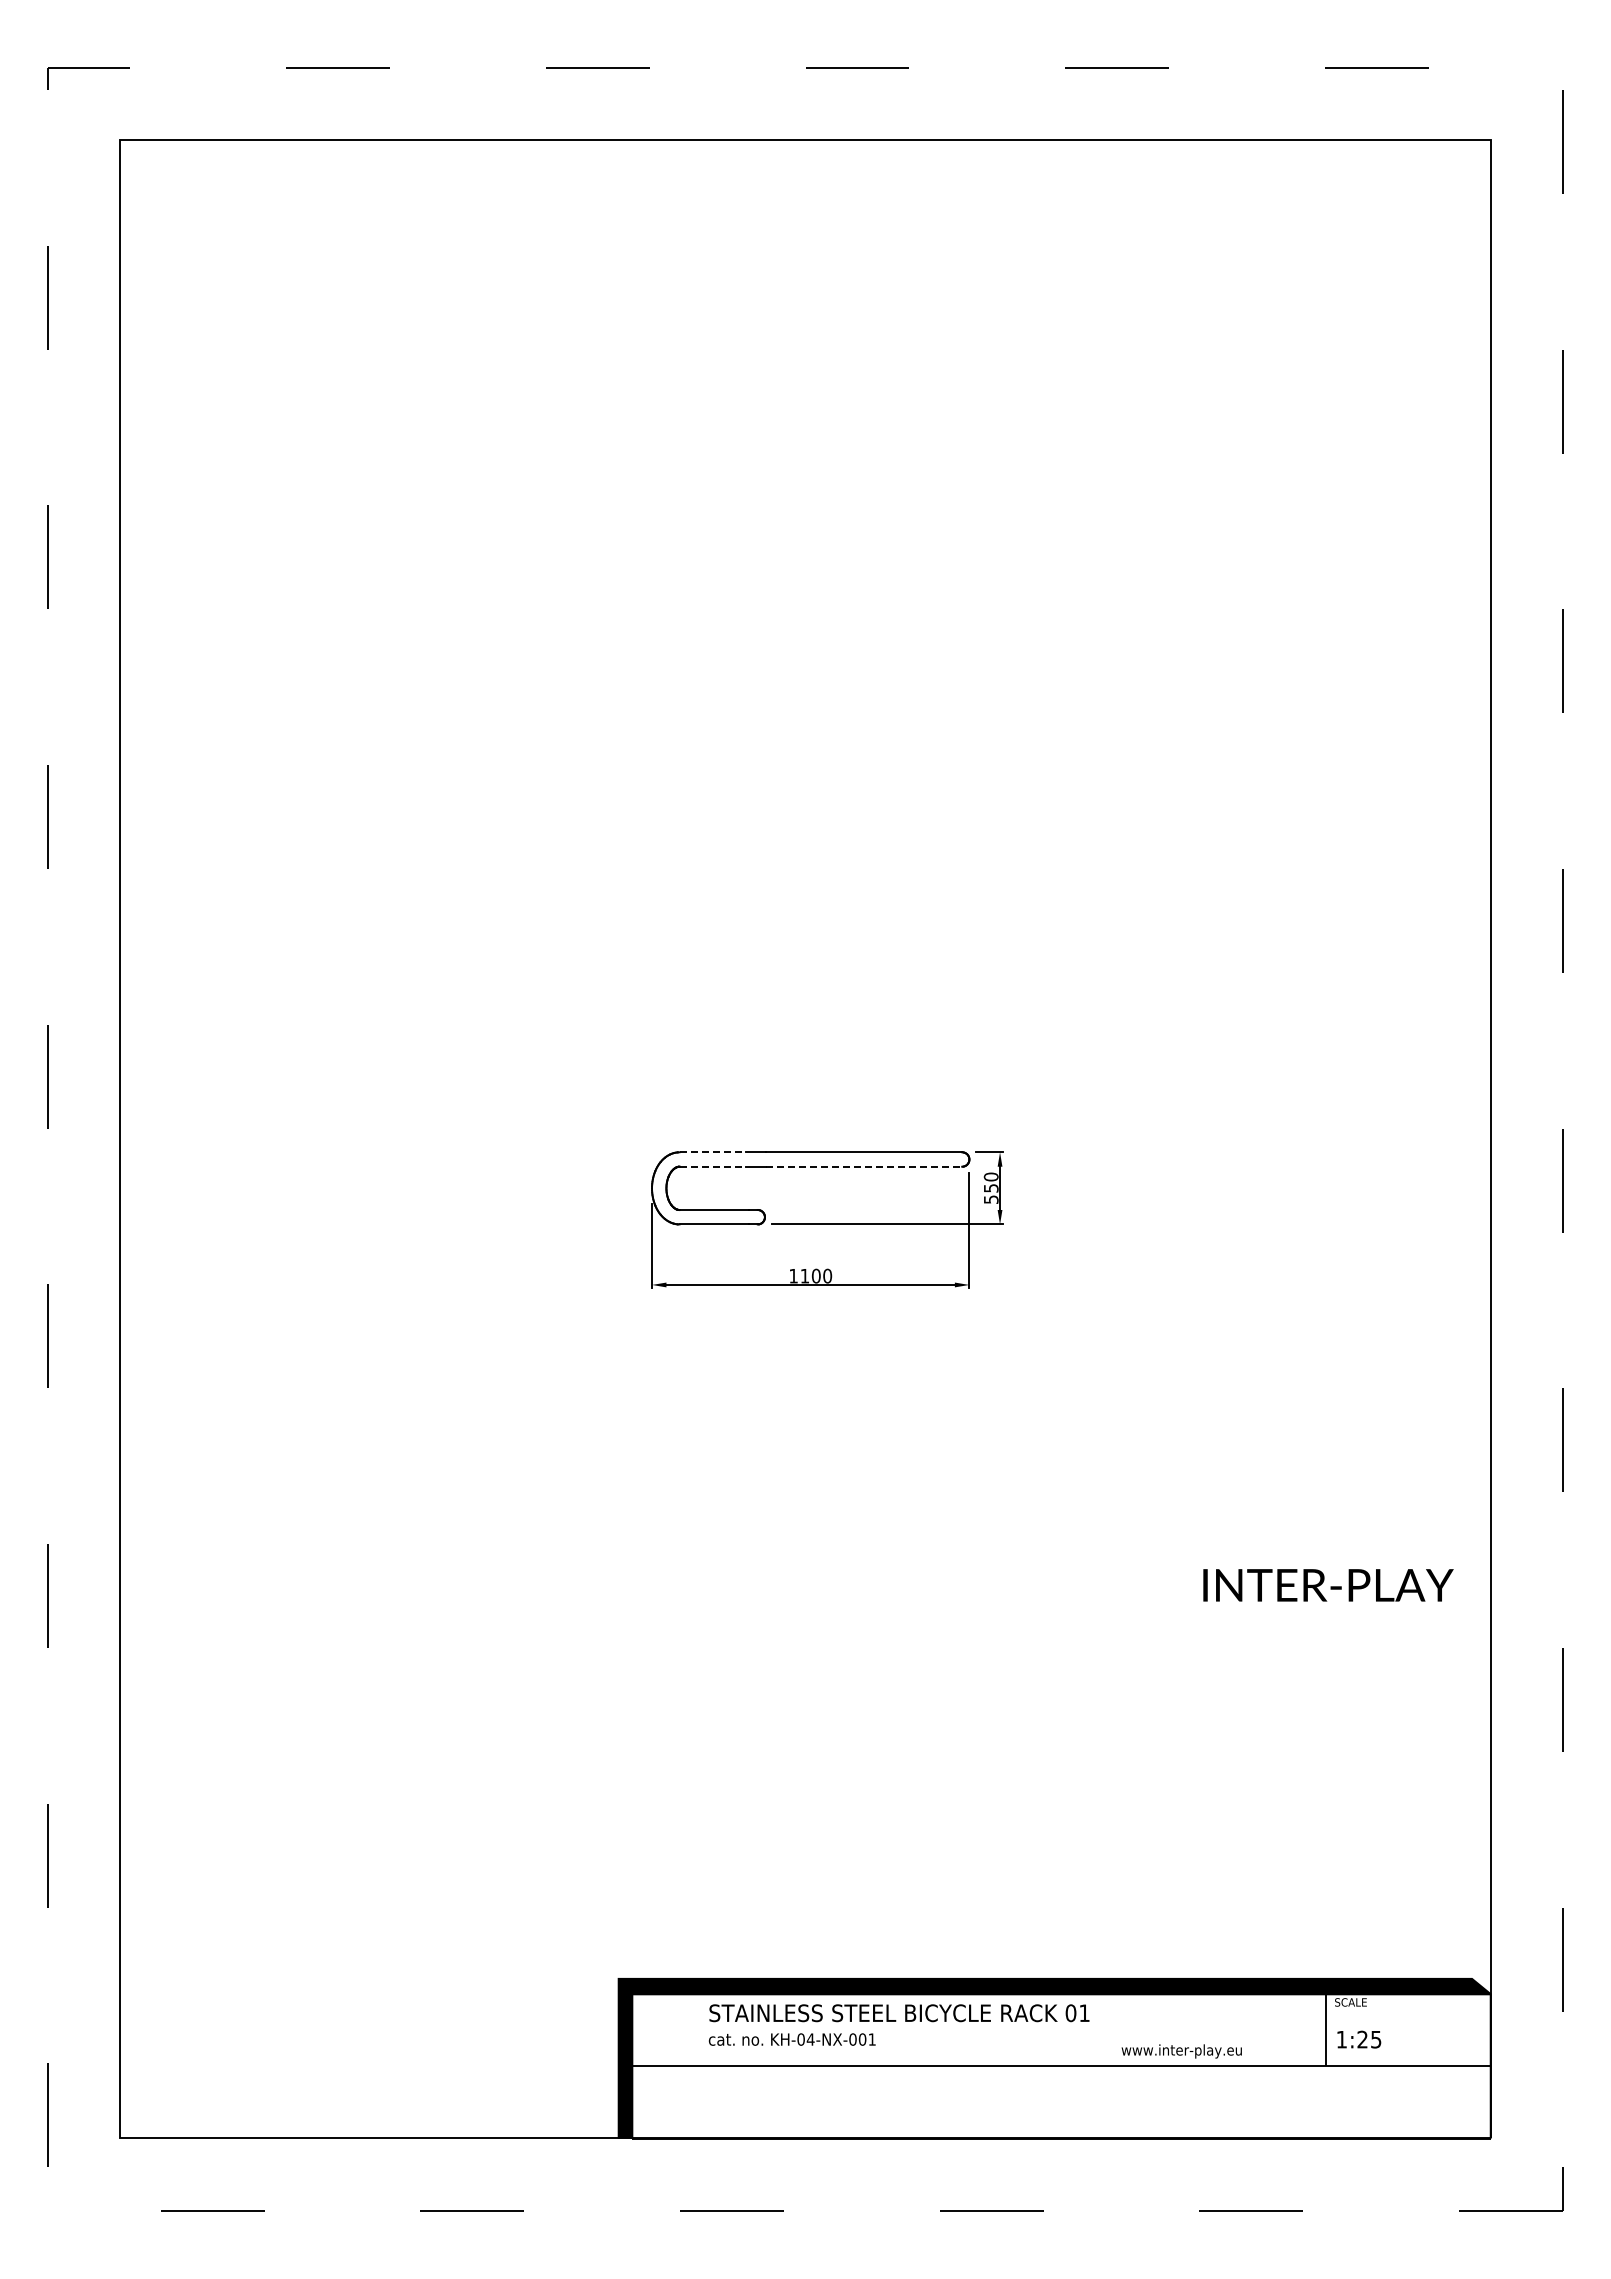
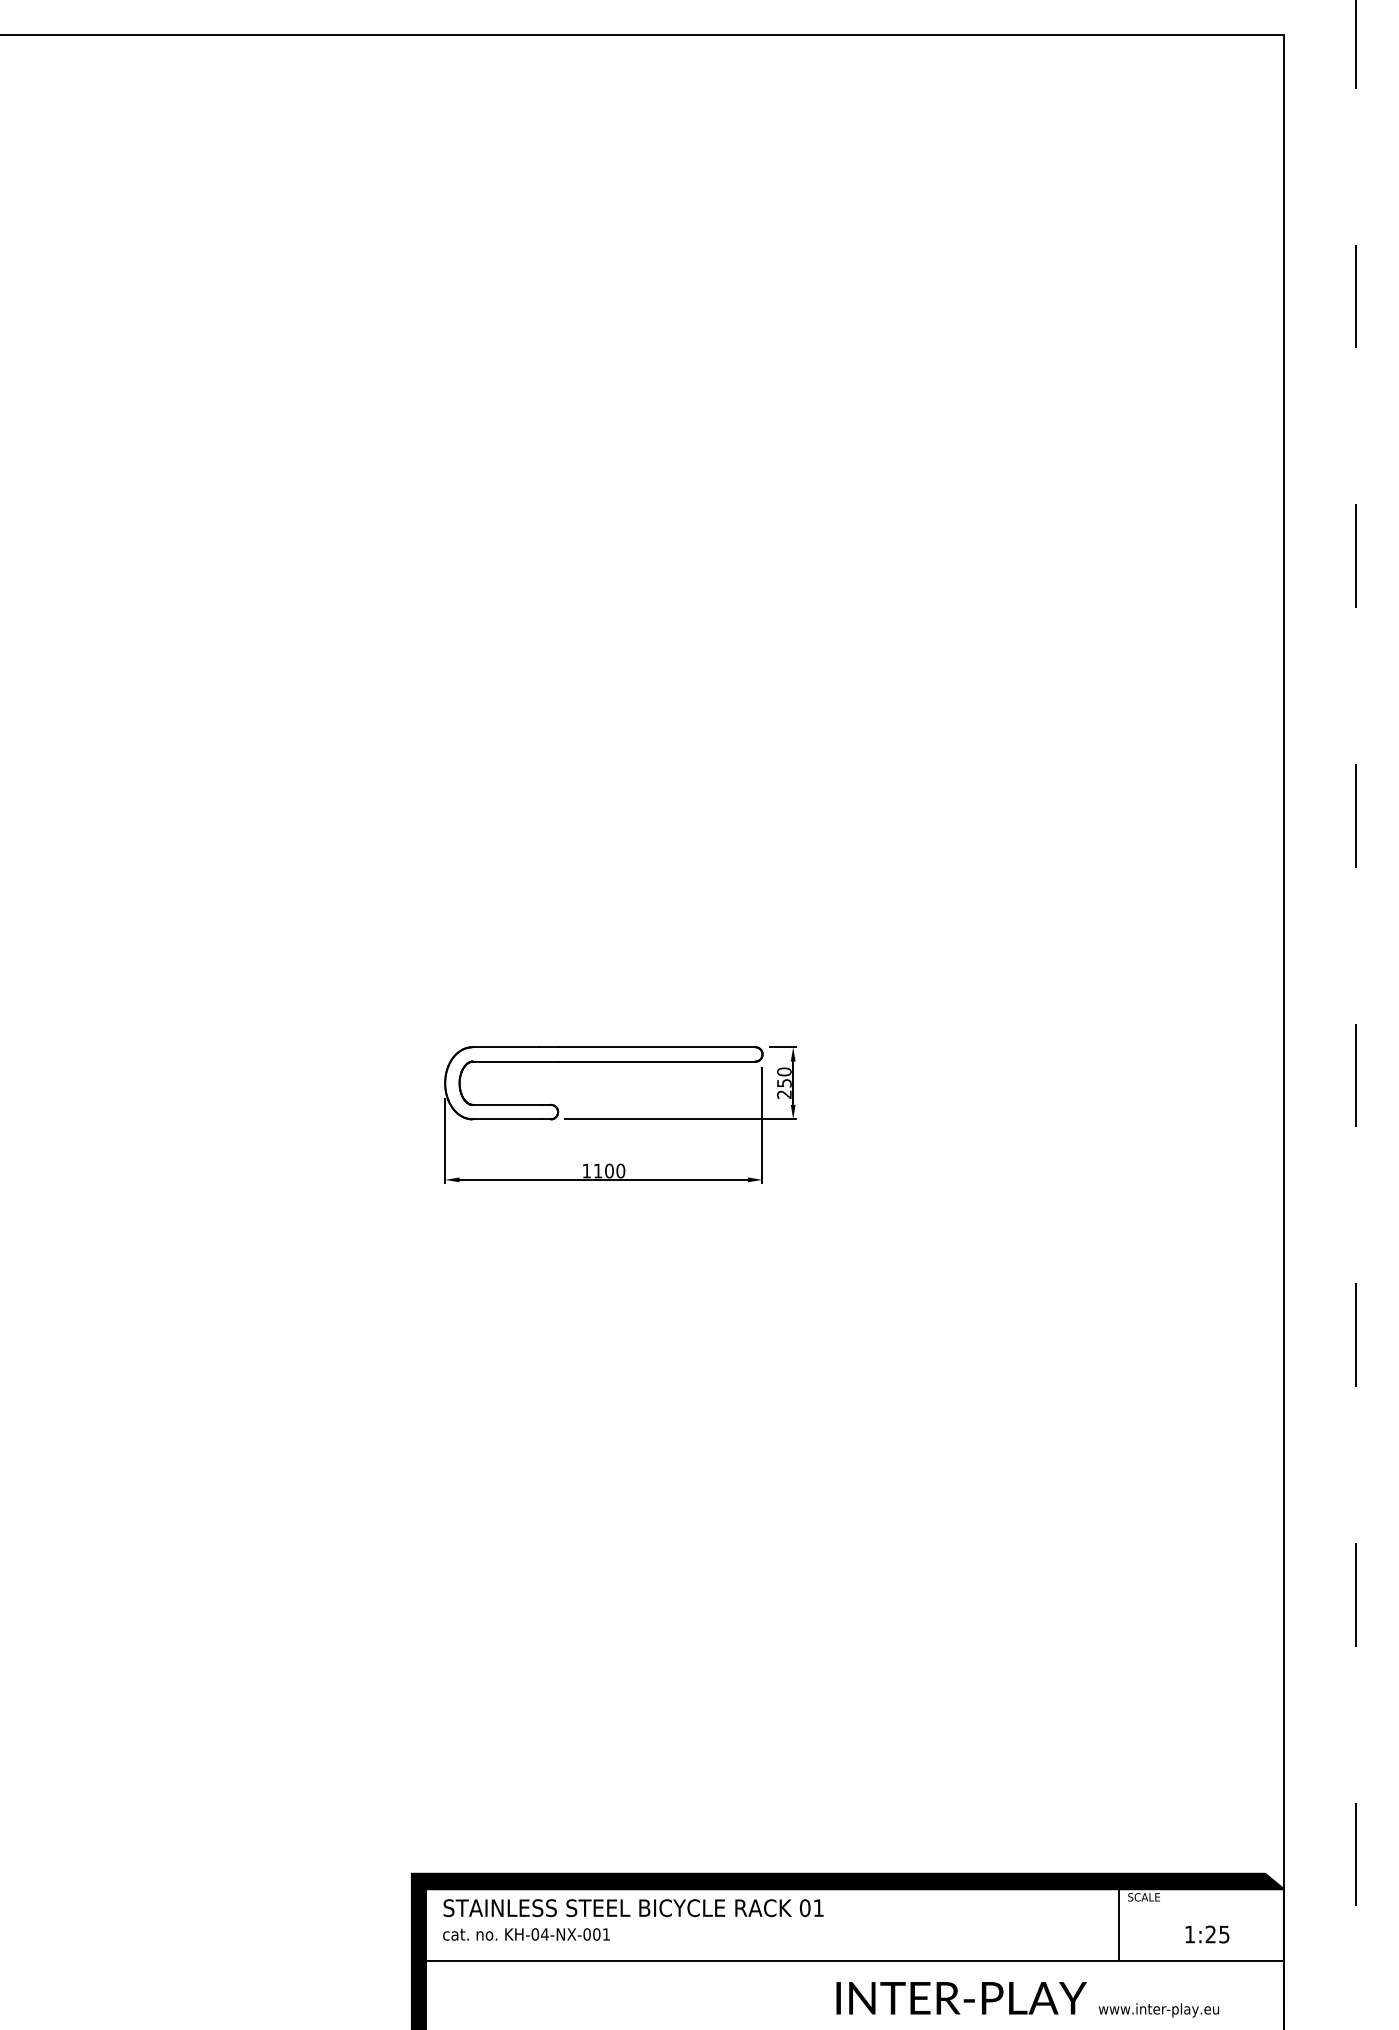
line: (713, 1152) -> (506, 1047), dashed -> solid
line: (713, 1166) -> (506, 1061), dashed -> solid
line: (864, 1166) -> (657, 1061), dashed -> solid
text: (990, 1199) -> (783, 1094), 550 -> 250
text: (1328, 1585) -> (961, 1998), moved
text: (898, 2024) -> (632, 1919), moved
text: (1359, 2039) -> (1207, 1934), moved
text: (1181, 2051) -> (1158, 2010), moved

